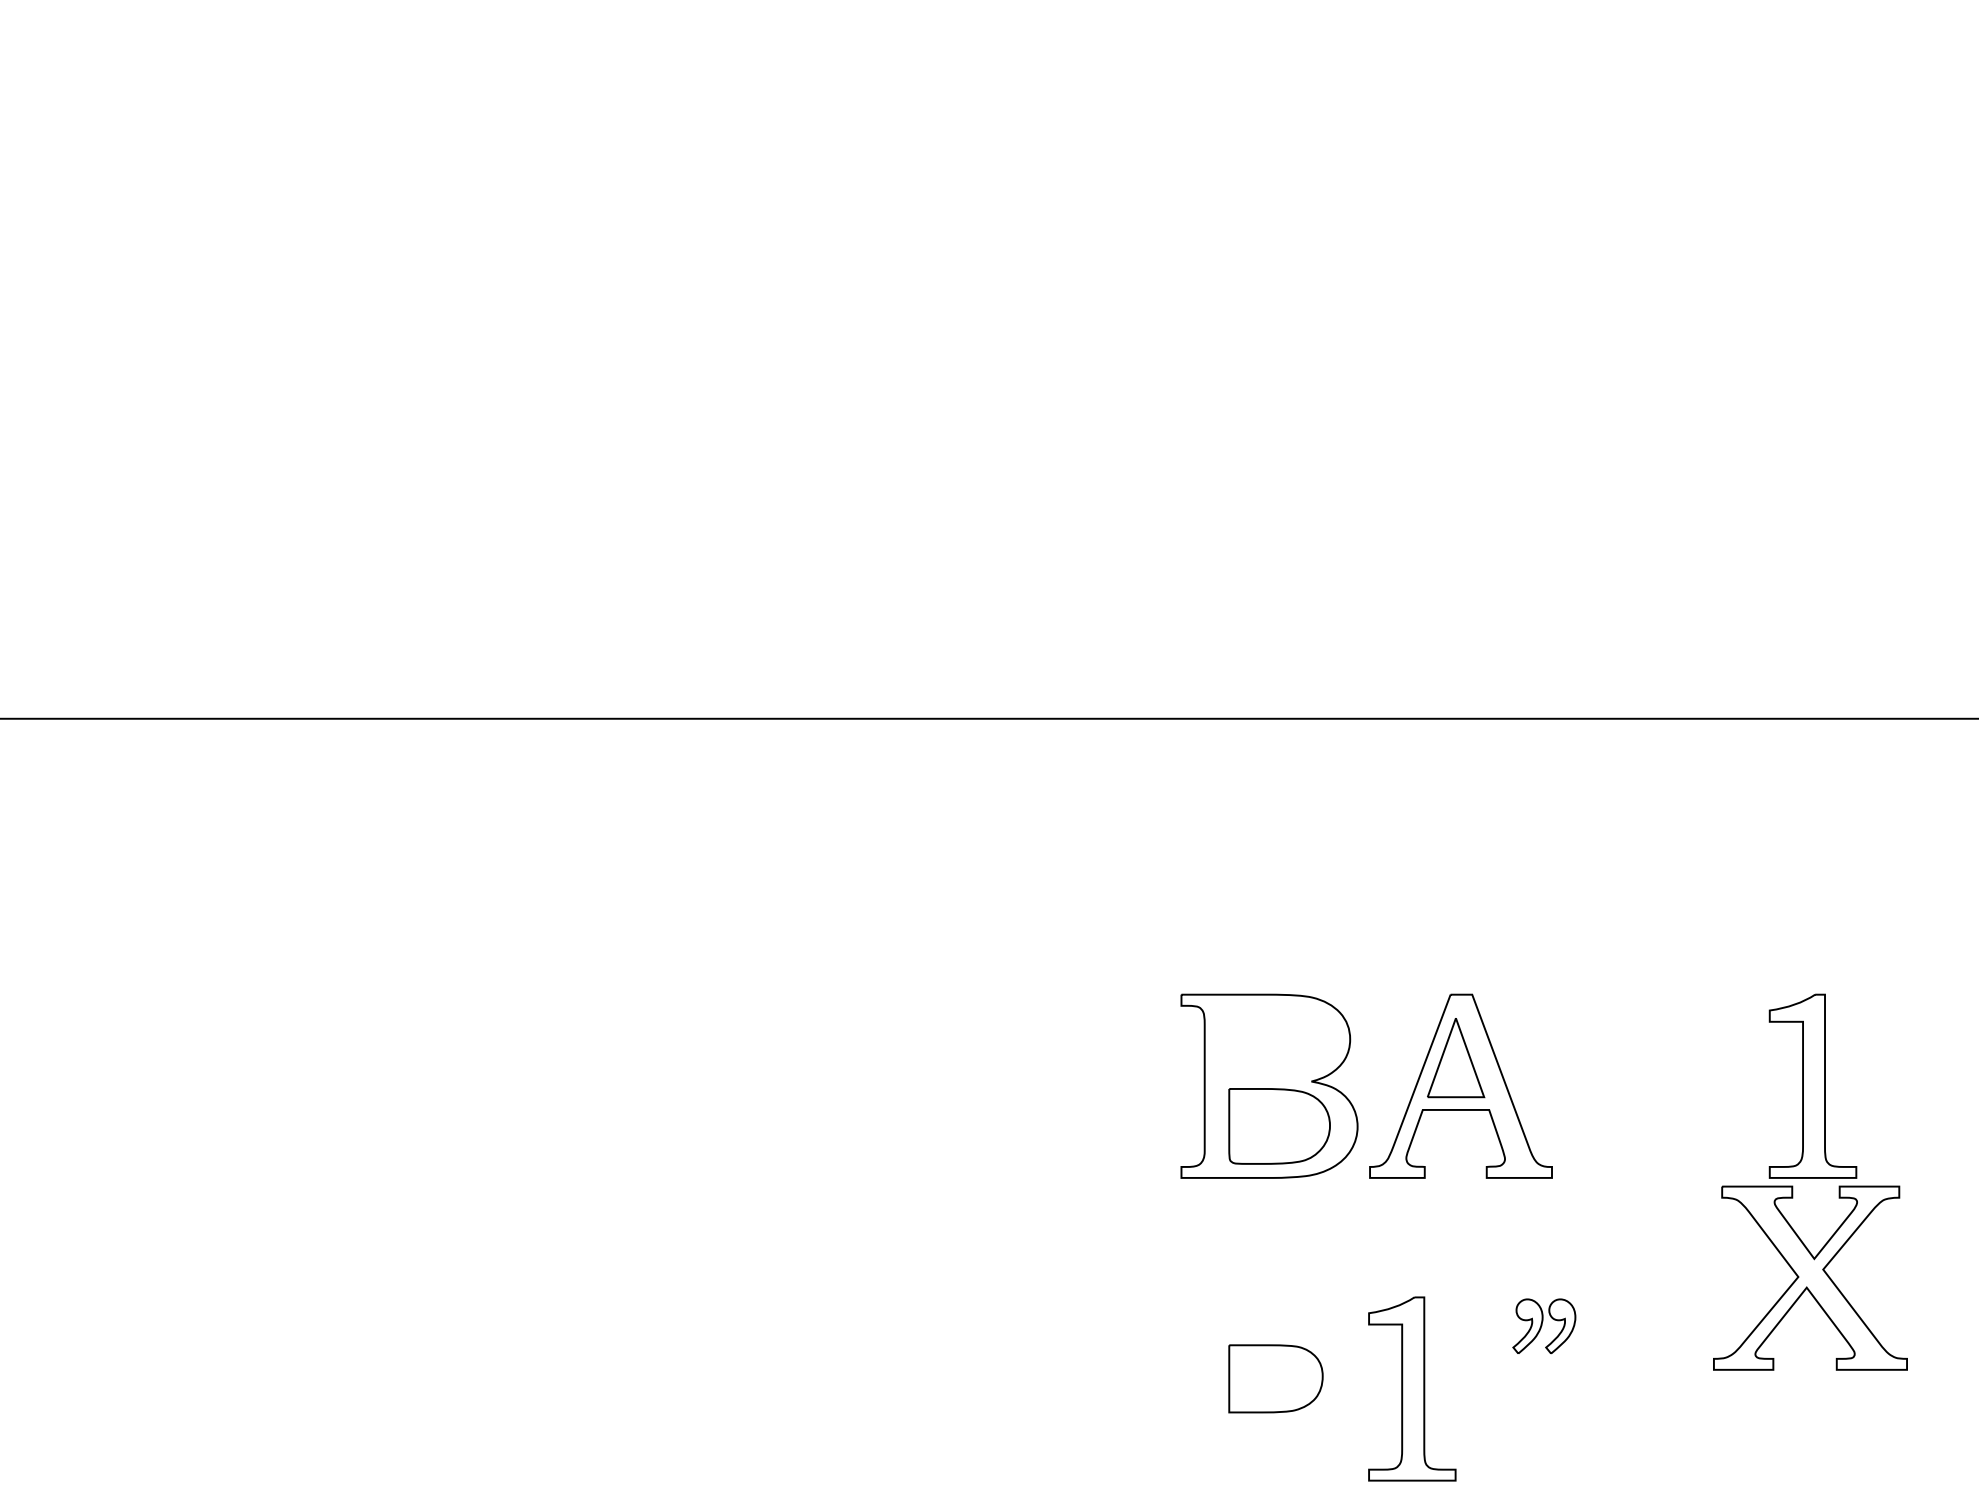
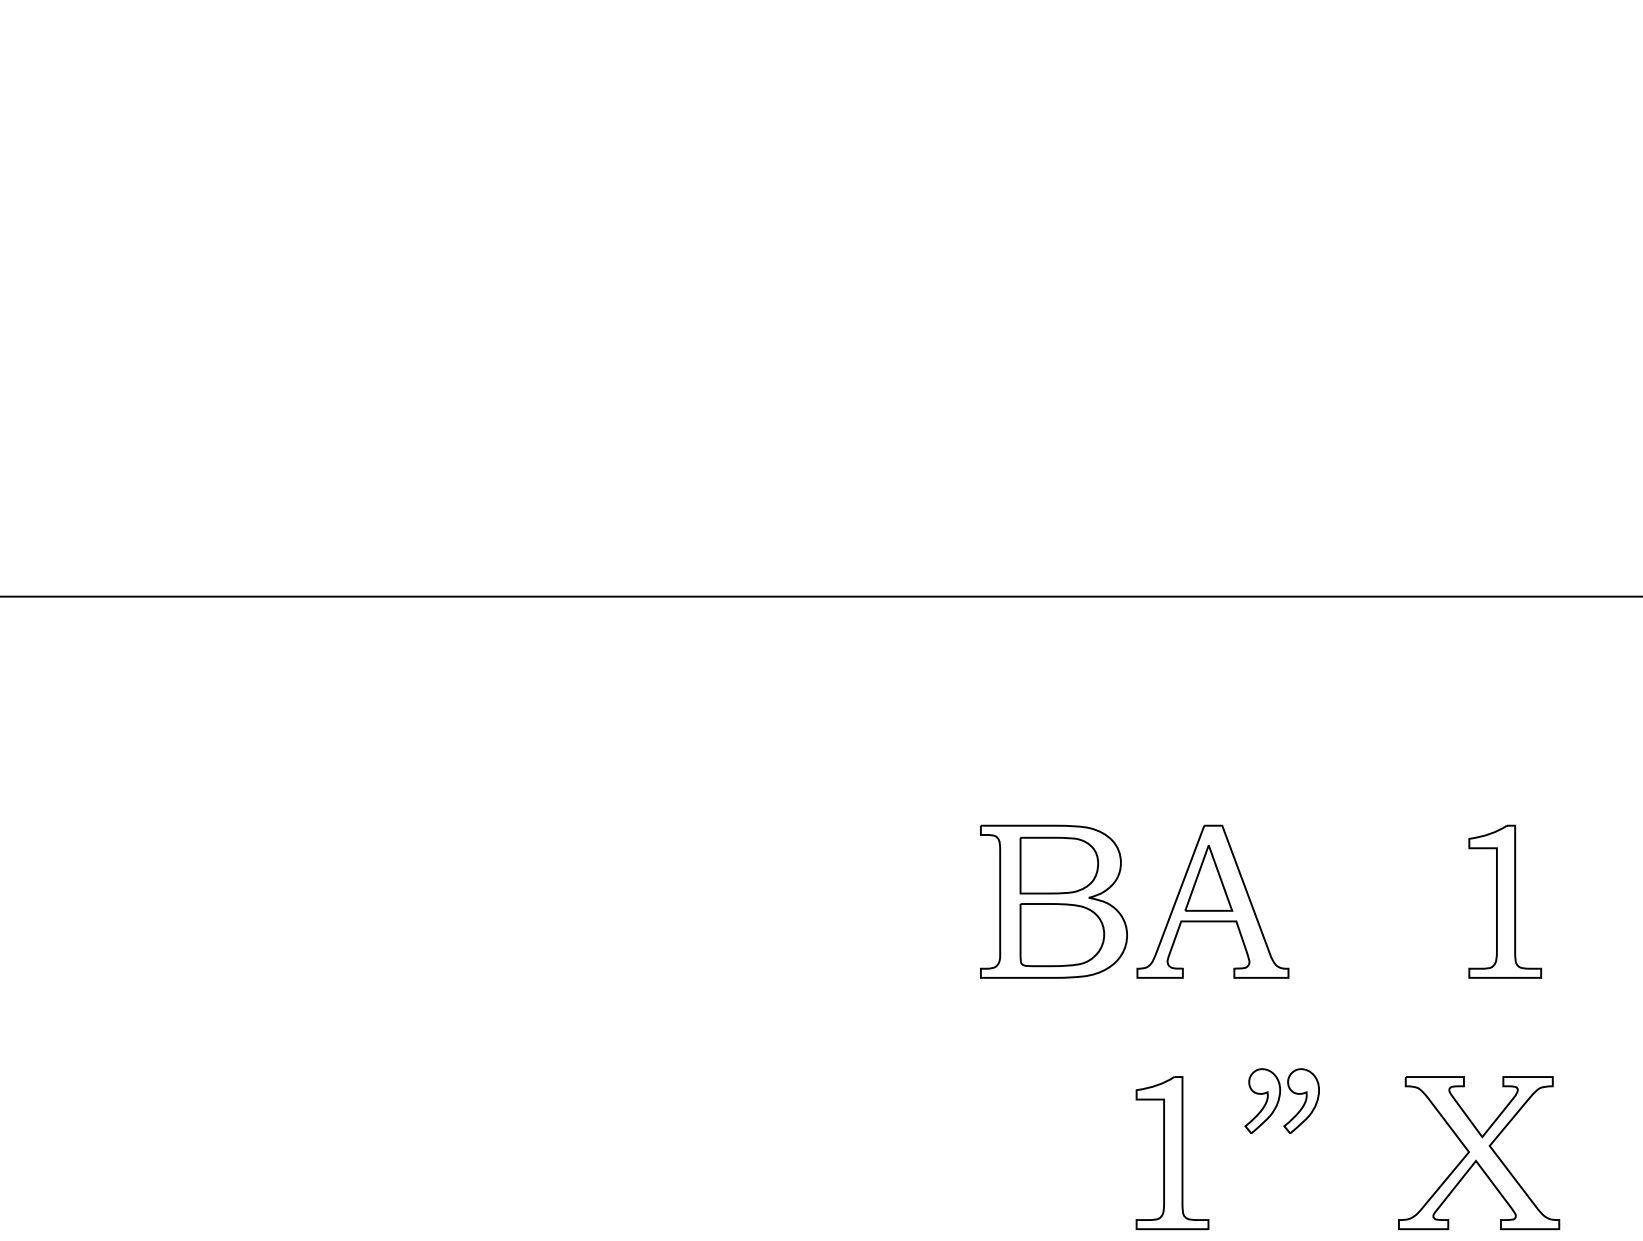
part: (1810, 1278) -> (1479, 1153), moved
part: (1543, 1325) -> (1281, 1100), size x1.43
part: (1276, 1378) -> (1059, 865), moved

